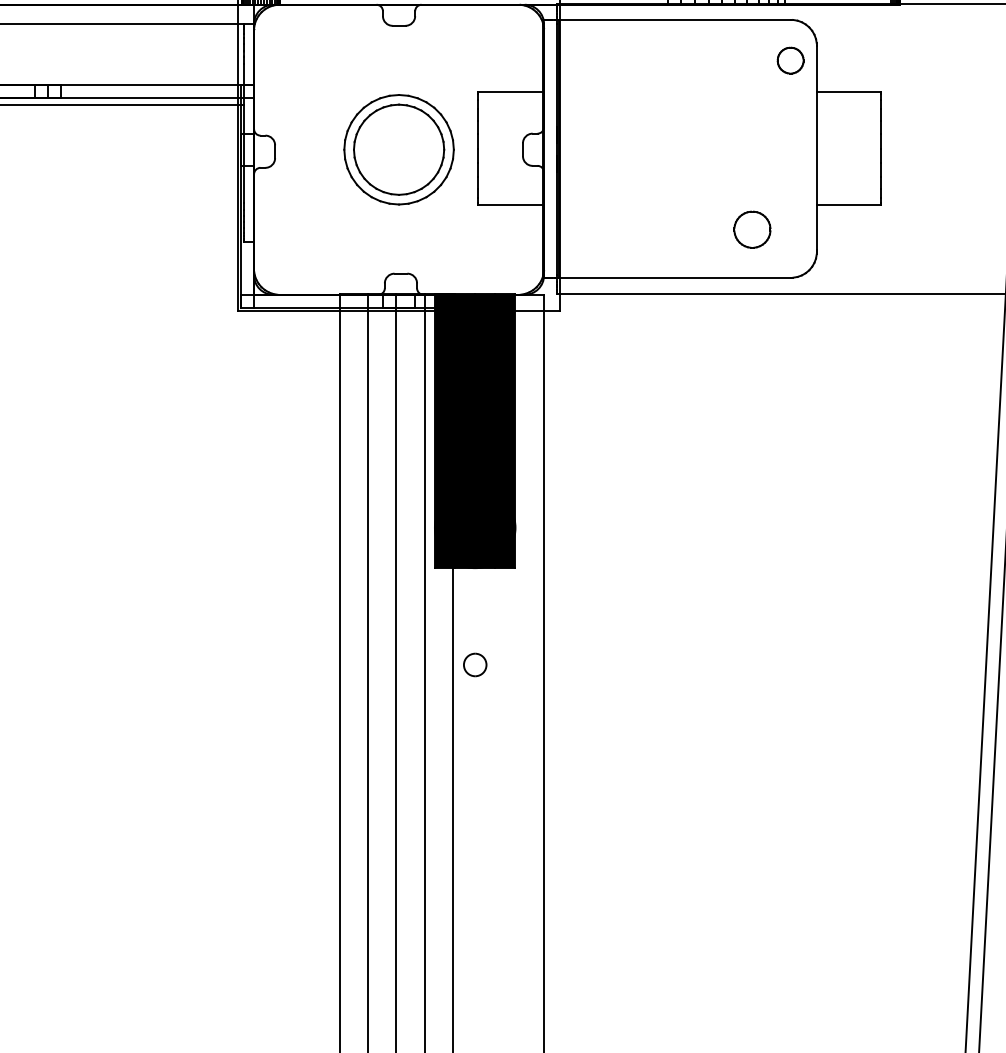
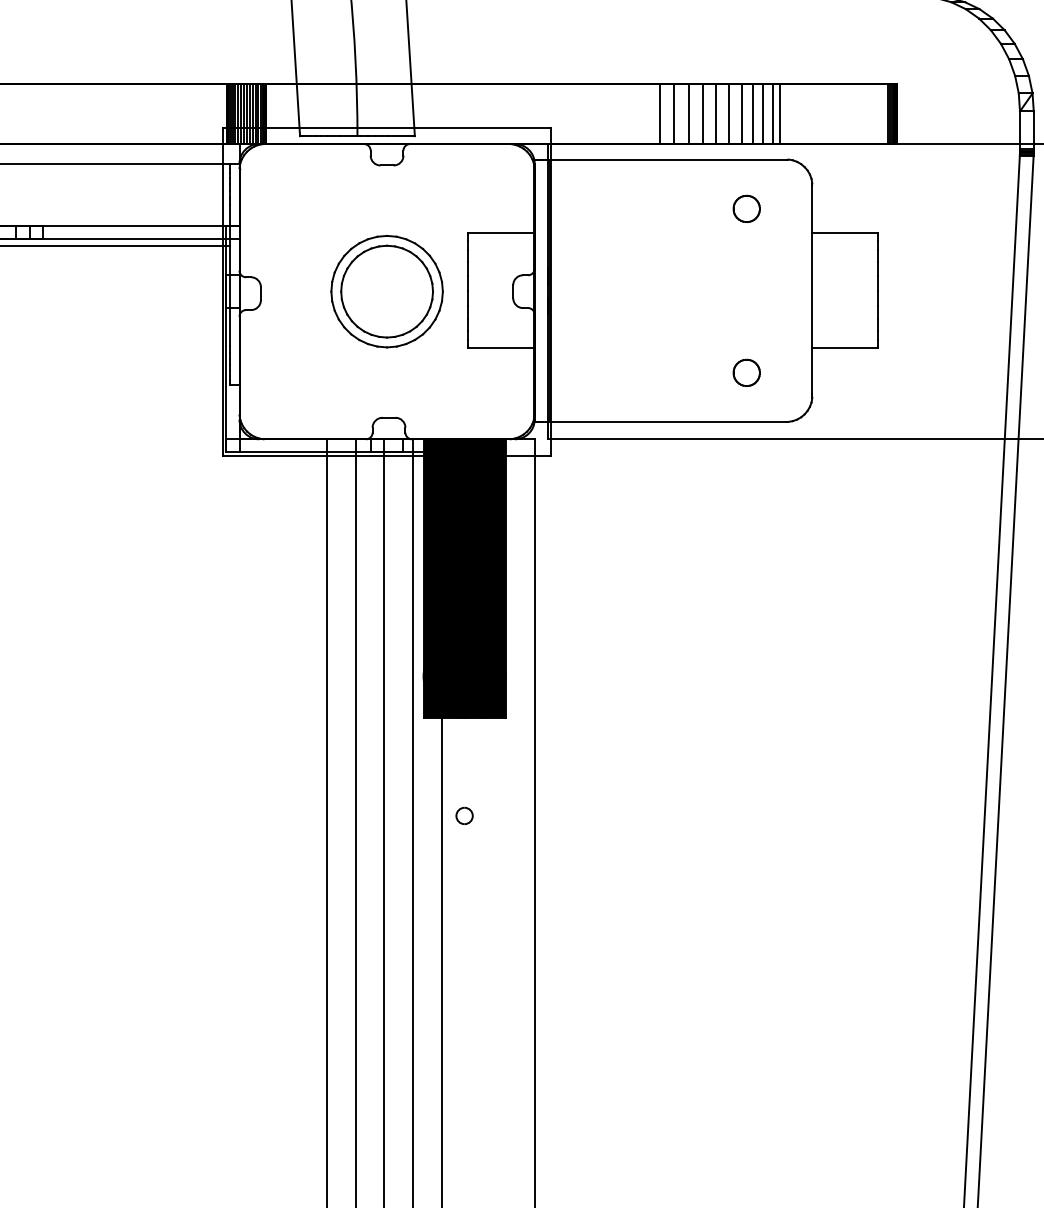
part: (790, 60) -> (746, 208), moved
part: (752, 229) -> (746, 372), size x0.71
part: (475, 664) -> (464, 815), size x0.71

